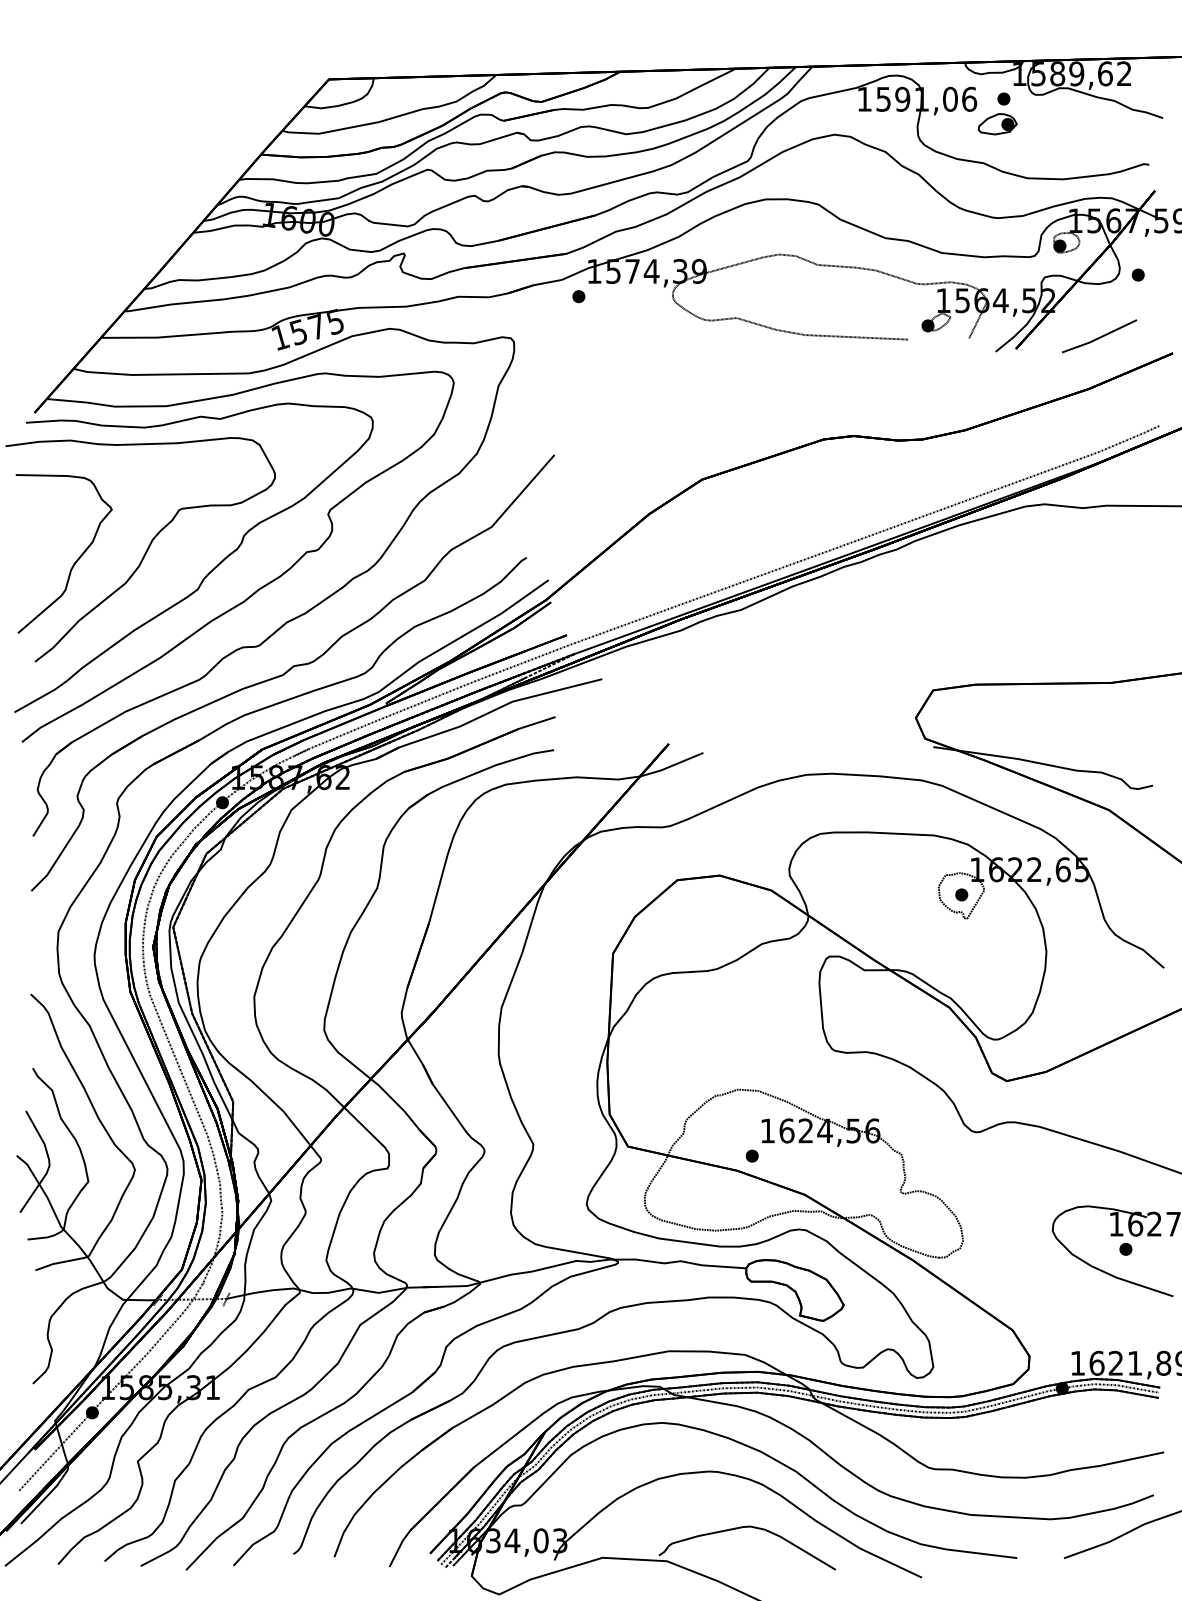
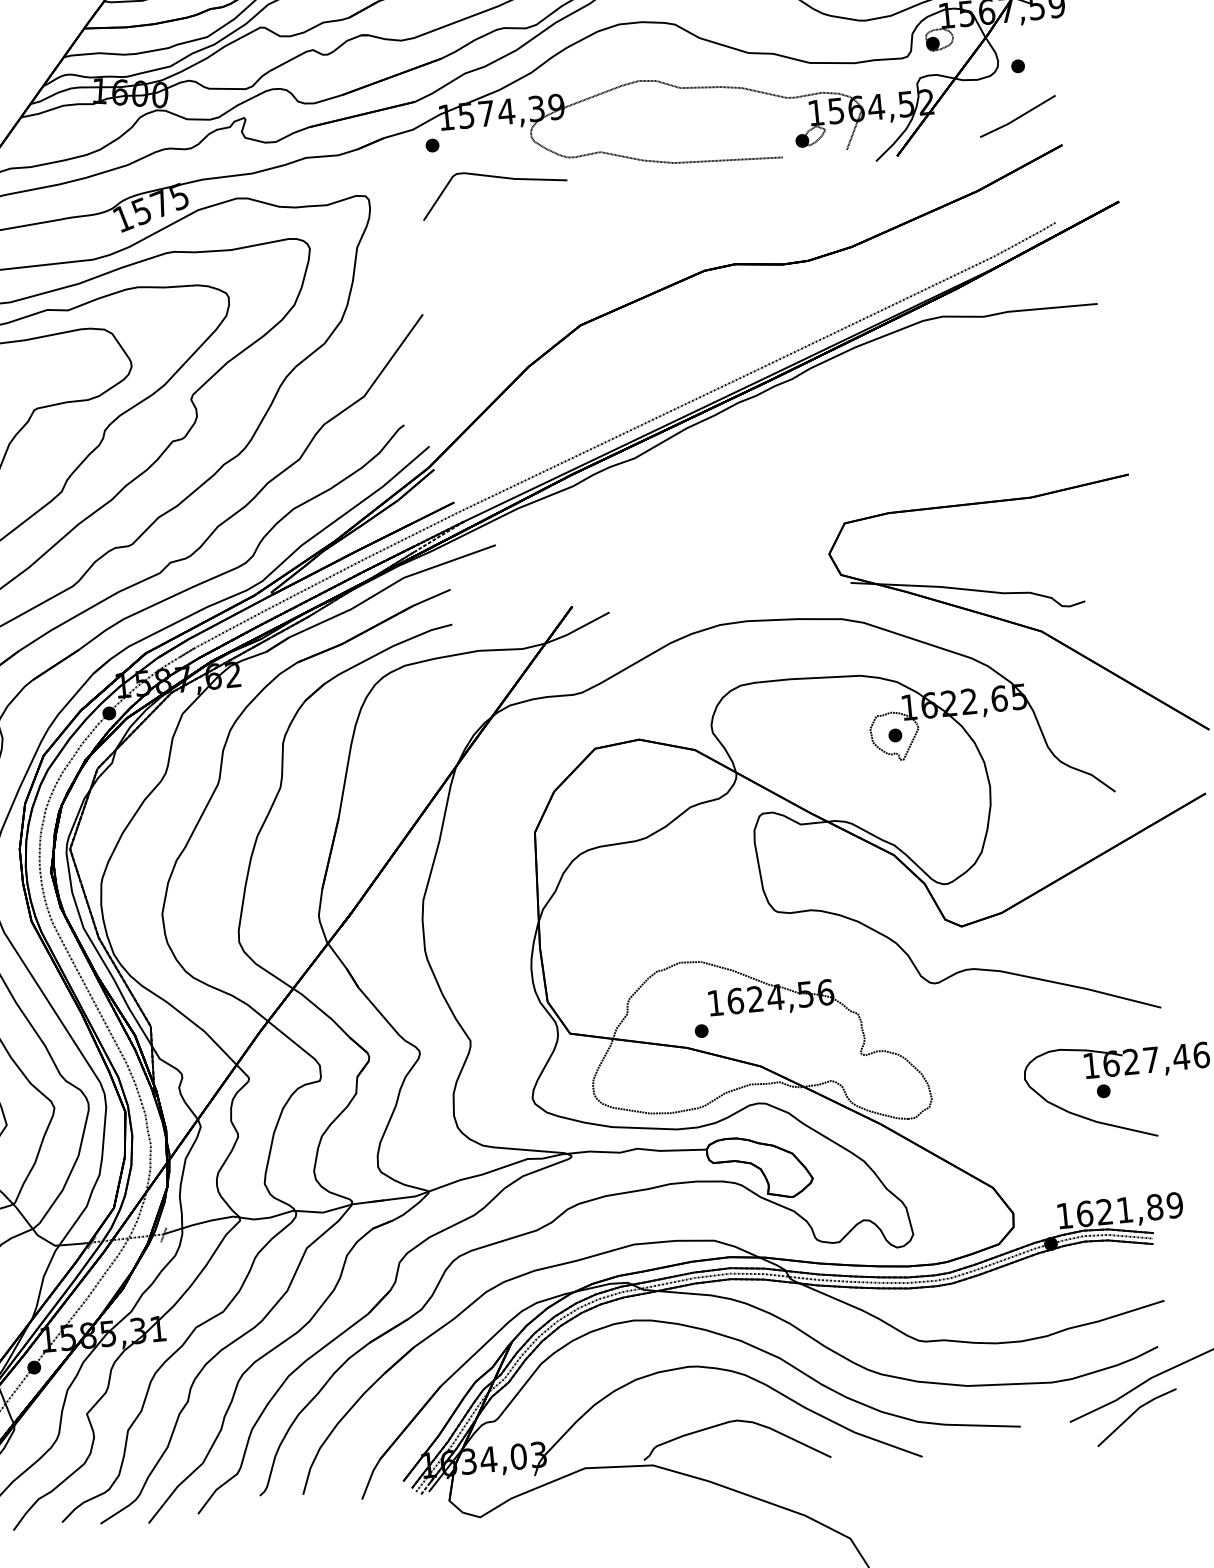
curve: (632, 332) -> (492, 177), added
line: (1099, 336) -> (1017, 116), moved
line: (1124, 1557) -> (1133, 1415), added

